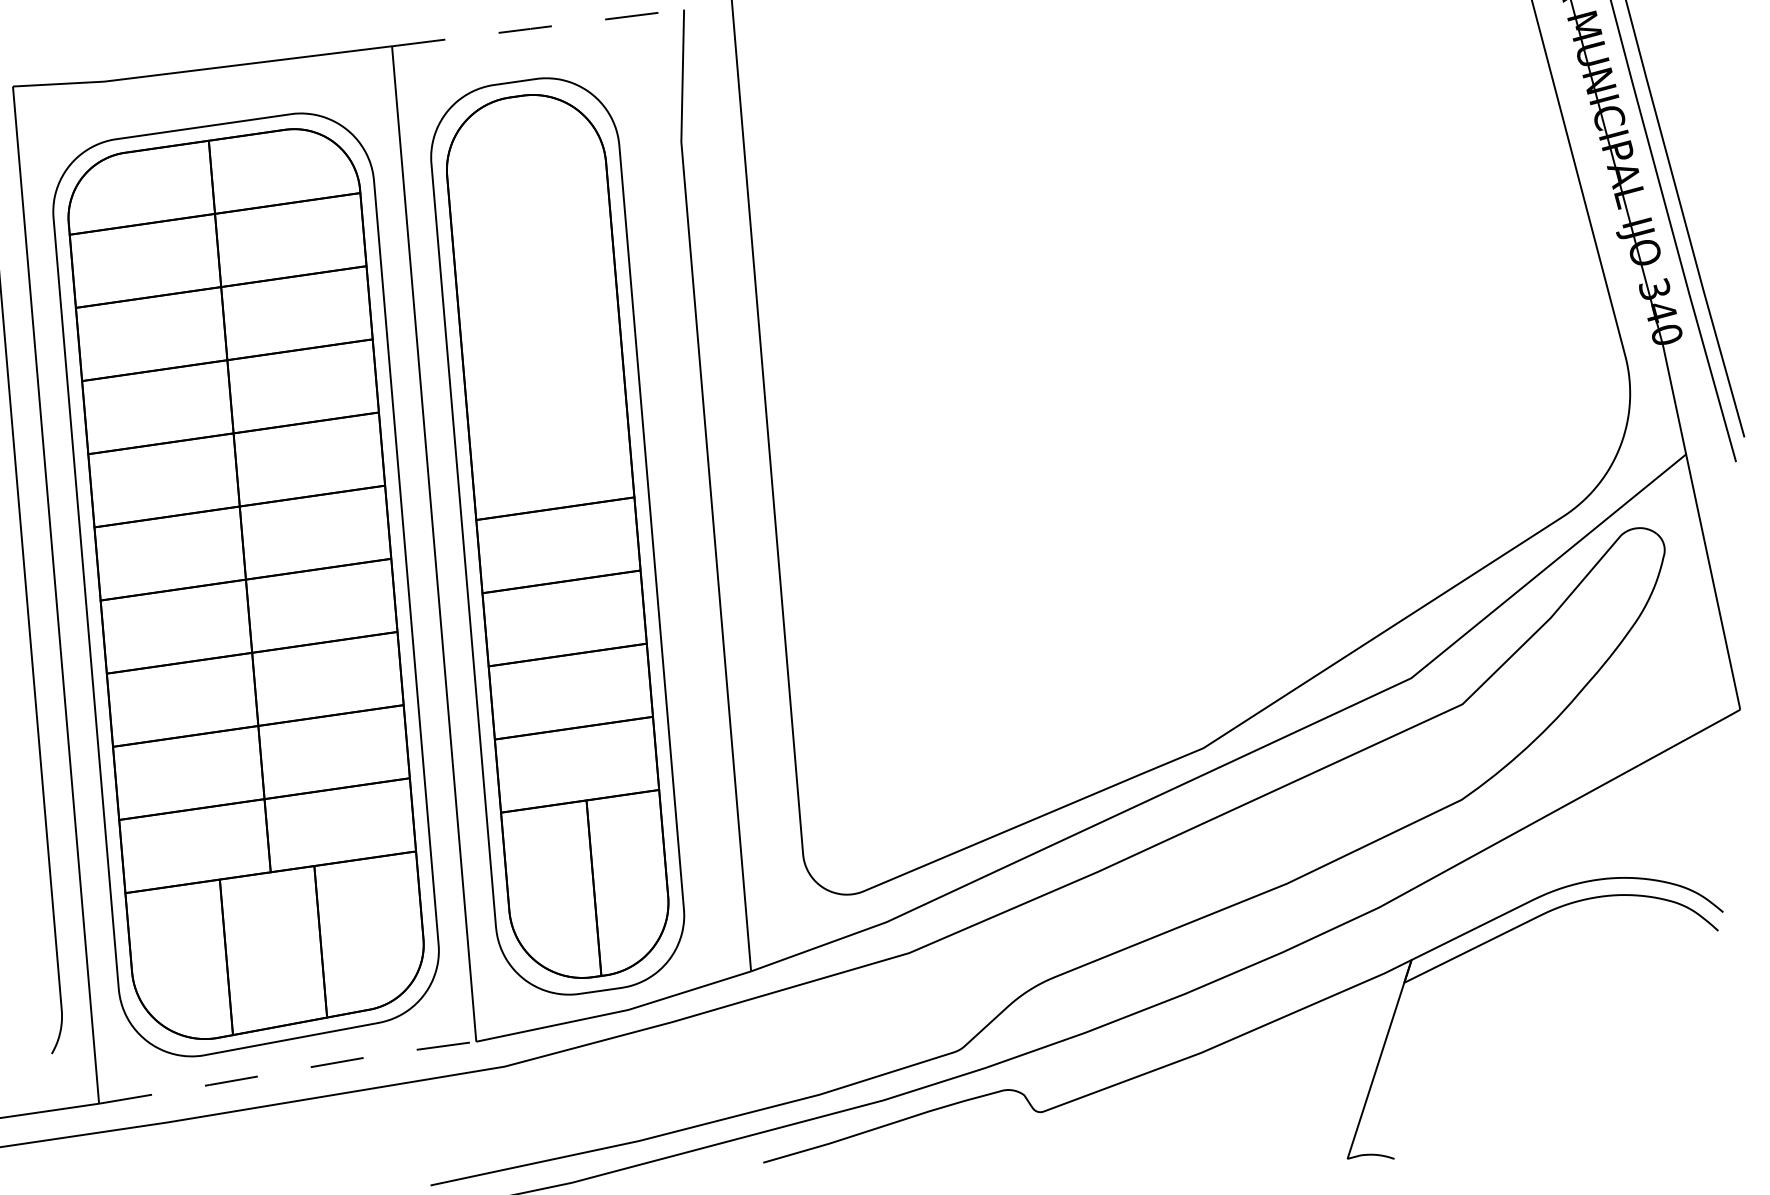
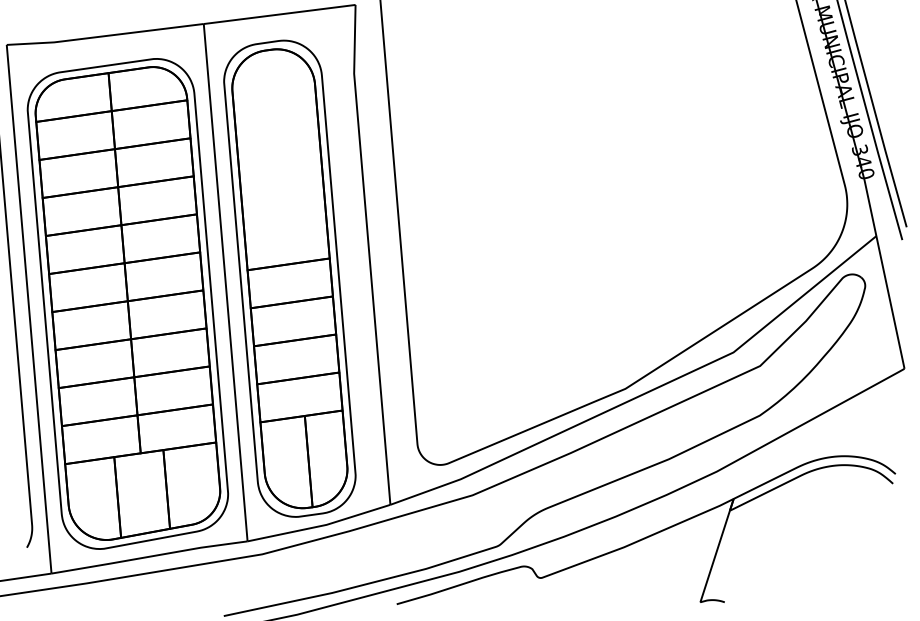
line: (535, 27) -> (278, 14), dashed -> solid
line: (287, 1070) -> (149, 556), dashed -> solid

